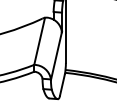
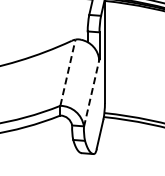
line: (39, 41) -> (67, 72), solid -> dashed
line: (56, 56) -> (91, 93), solid -> dashed

